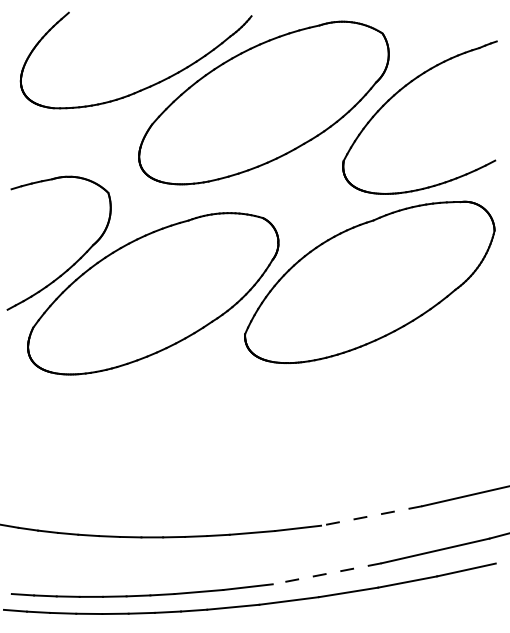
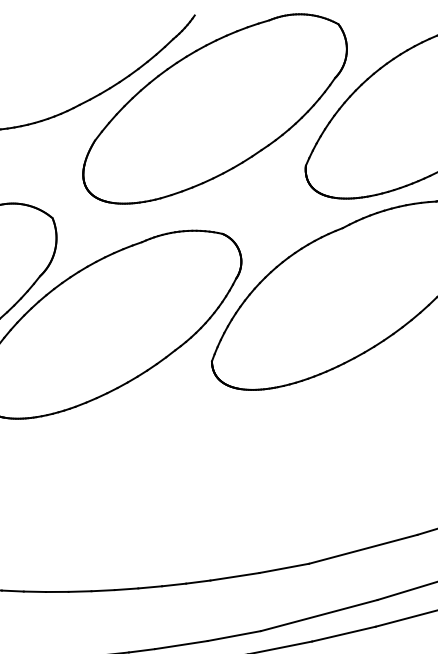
line: (371, 515) -> (363, 548), dashed -> solid
line: (326, 573) -> (318, 615), dashed -> solid

